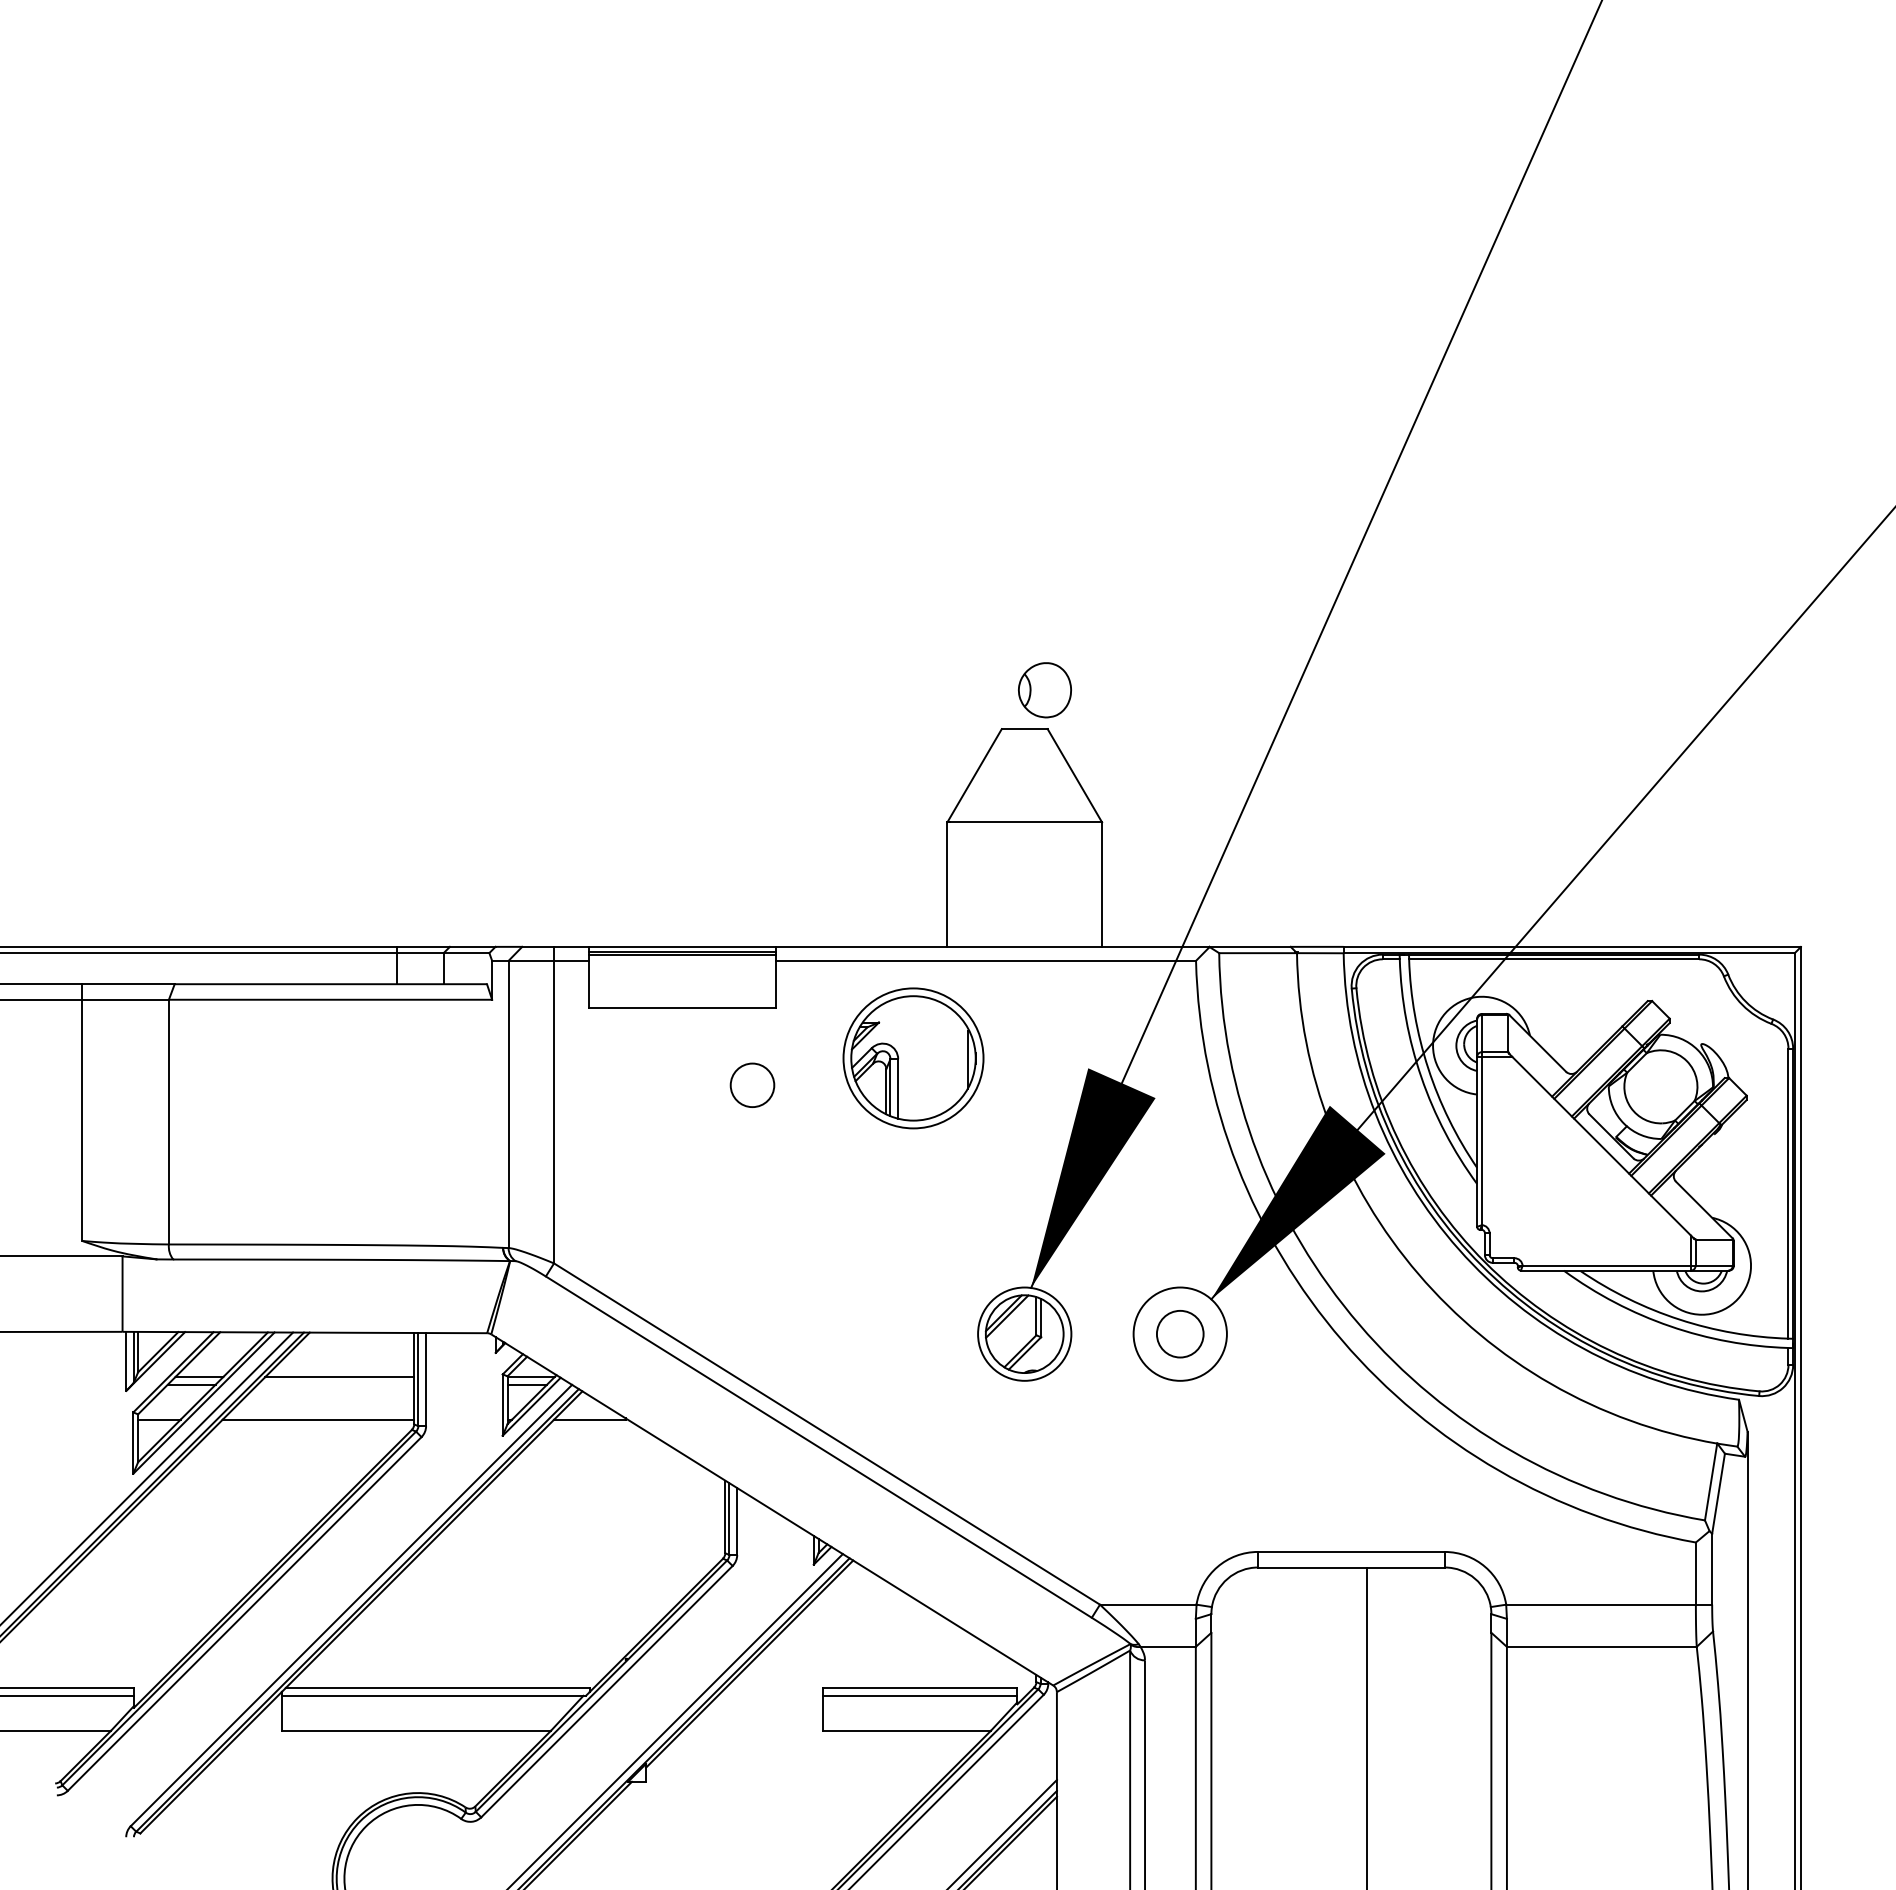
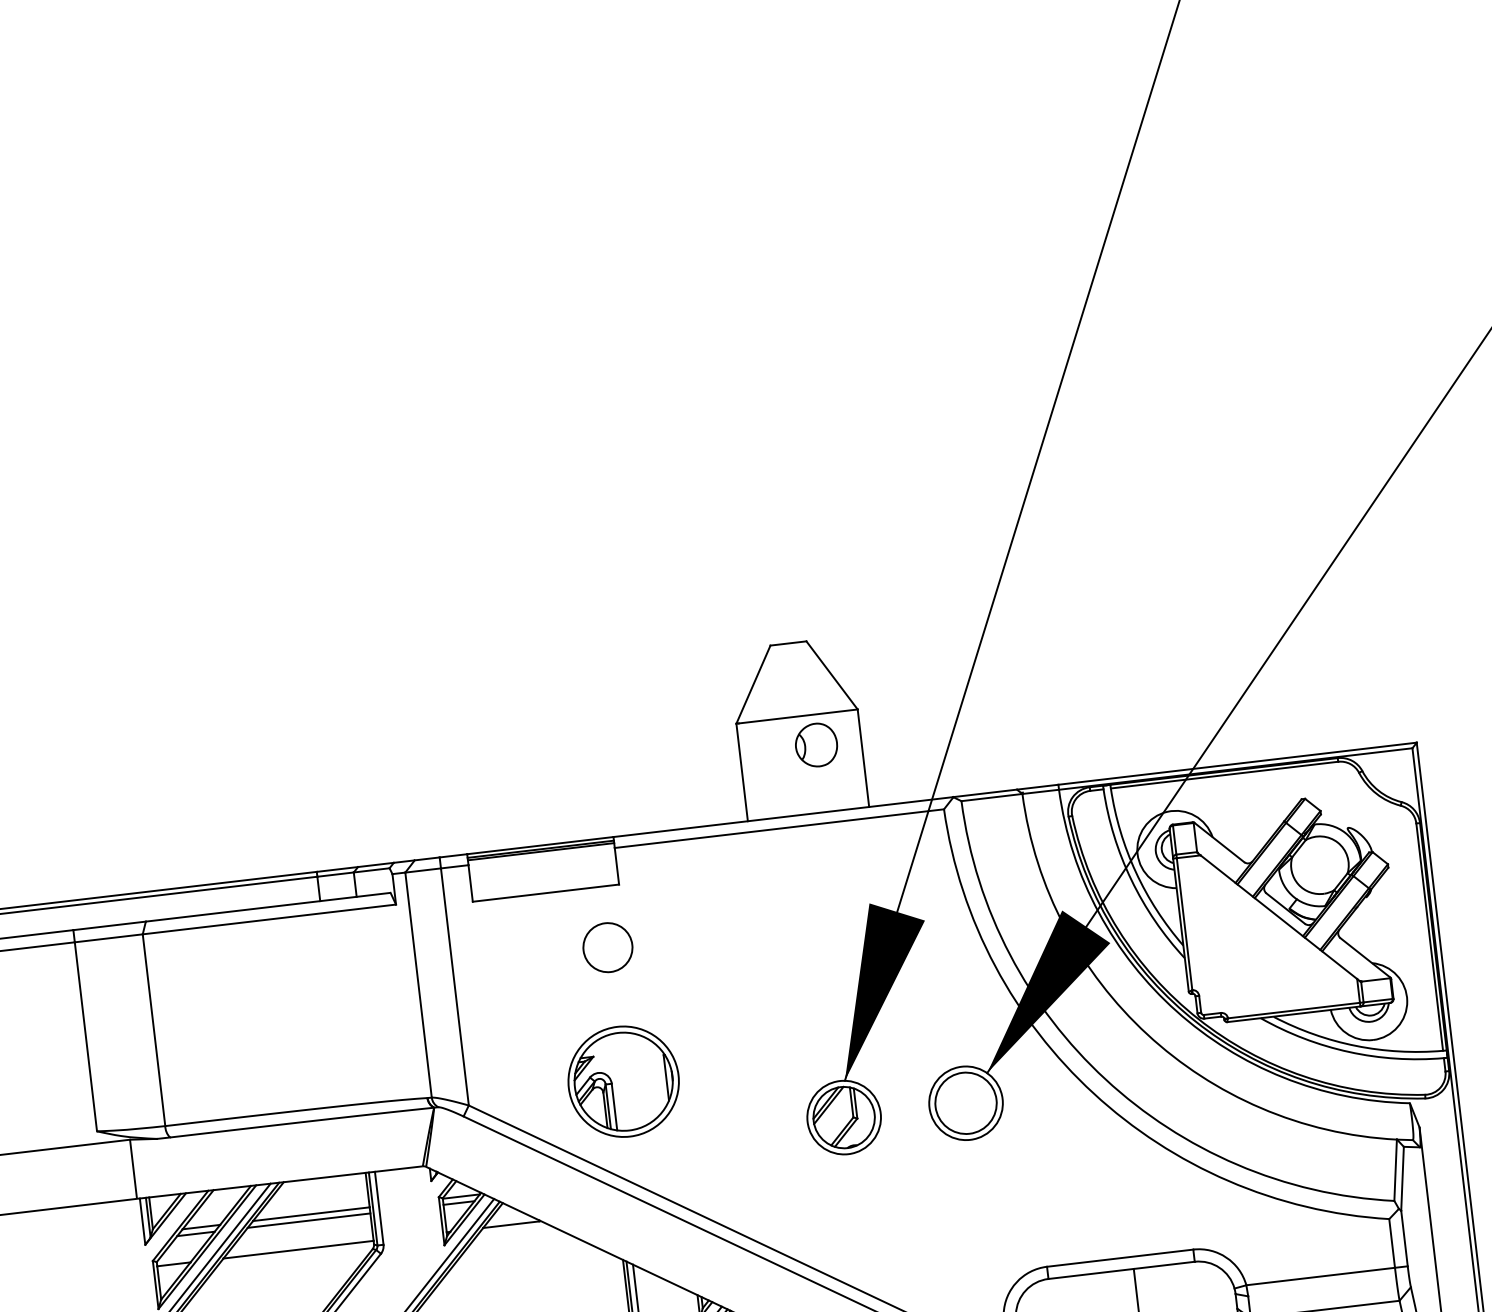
part: (1044, 690) -> (816, 745), moved
part: (913, 1058) -> (623, 1081), moved
circle: (752, 1085) -> (607, 947), size x1.43
circle: (1180, 1334) -> (966, 1103), size x1.67
line: (335, 1384) -> (308, 1220), added

